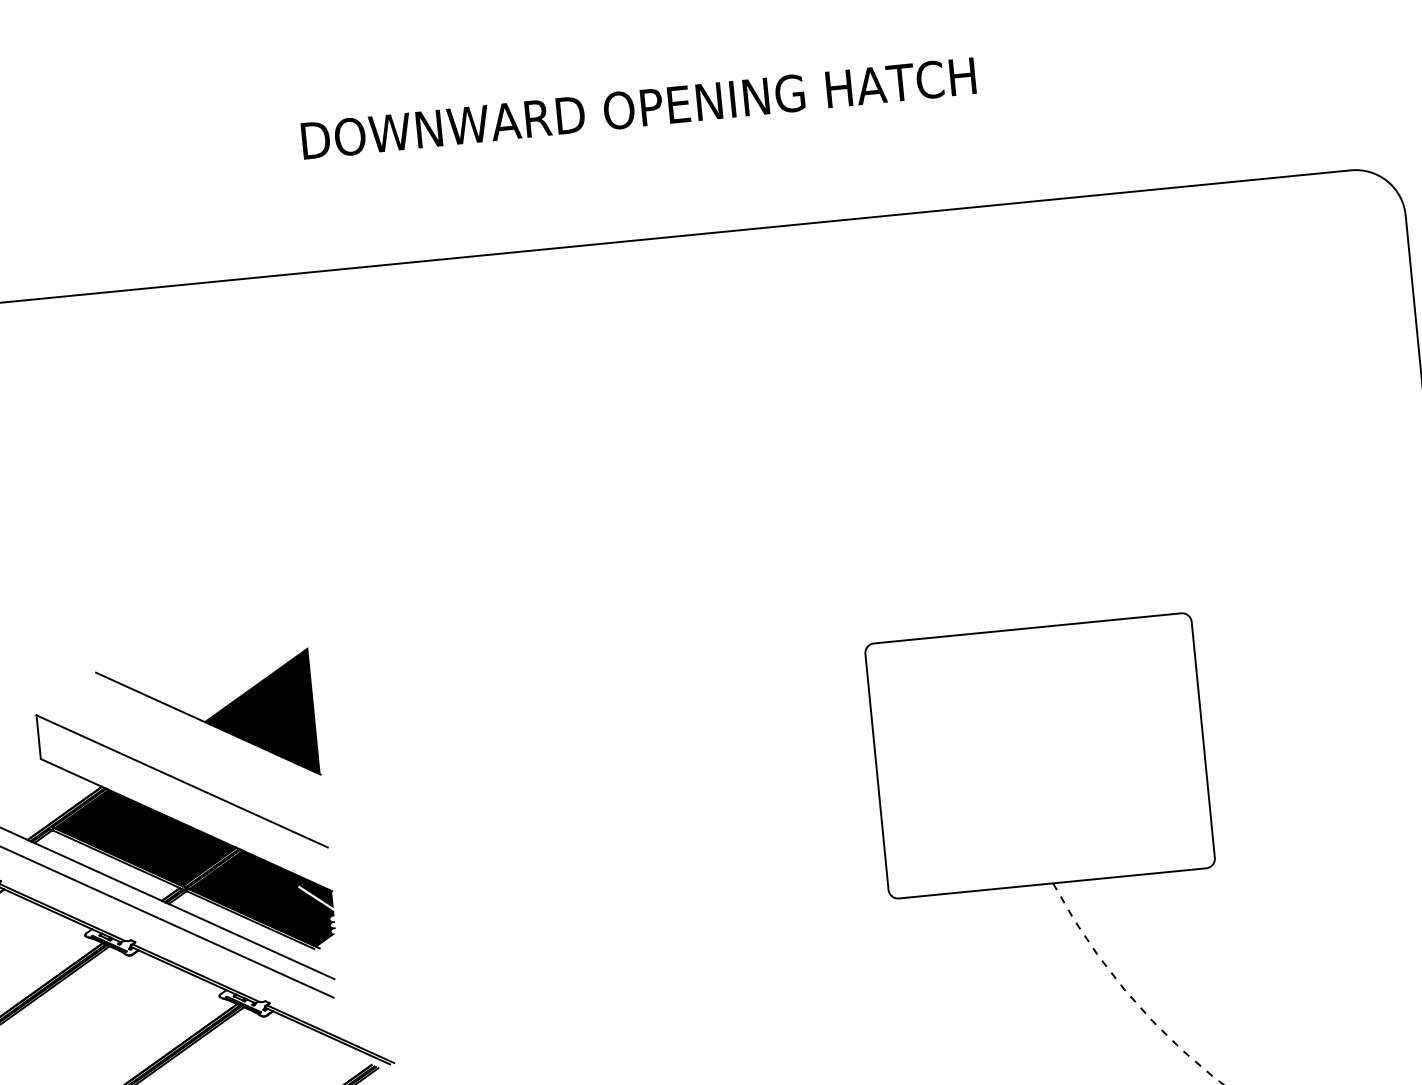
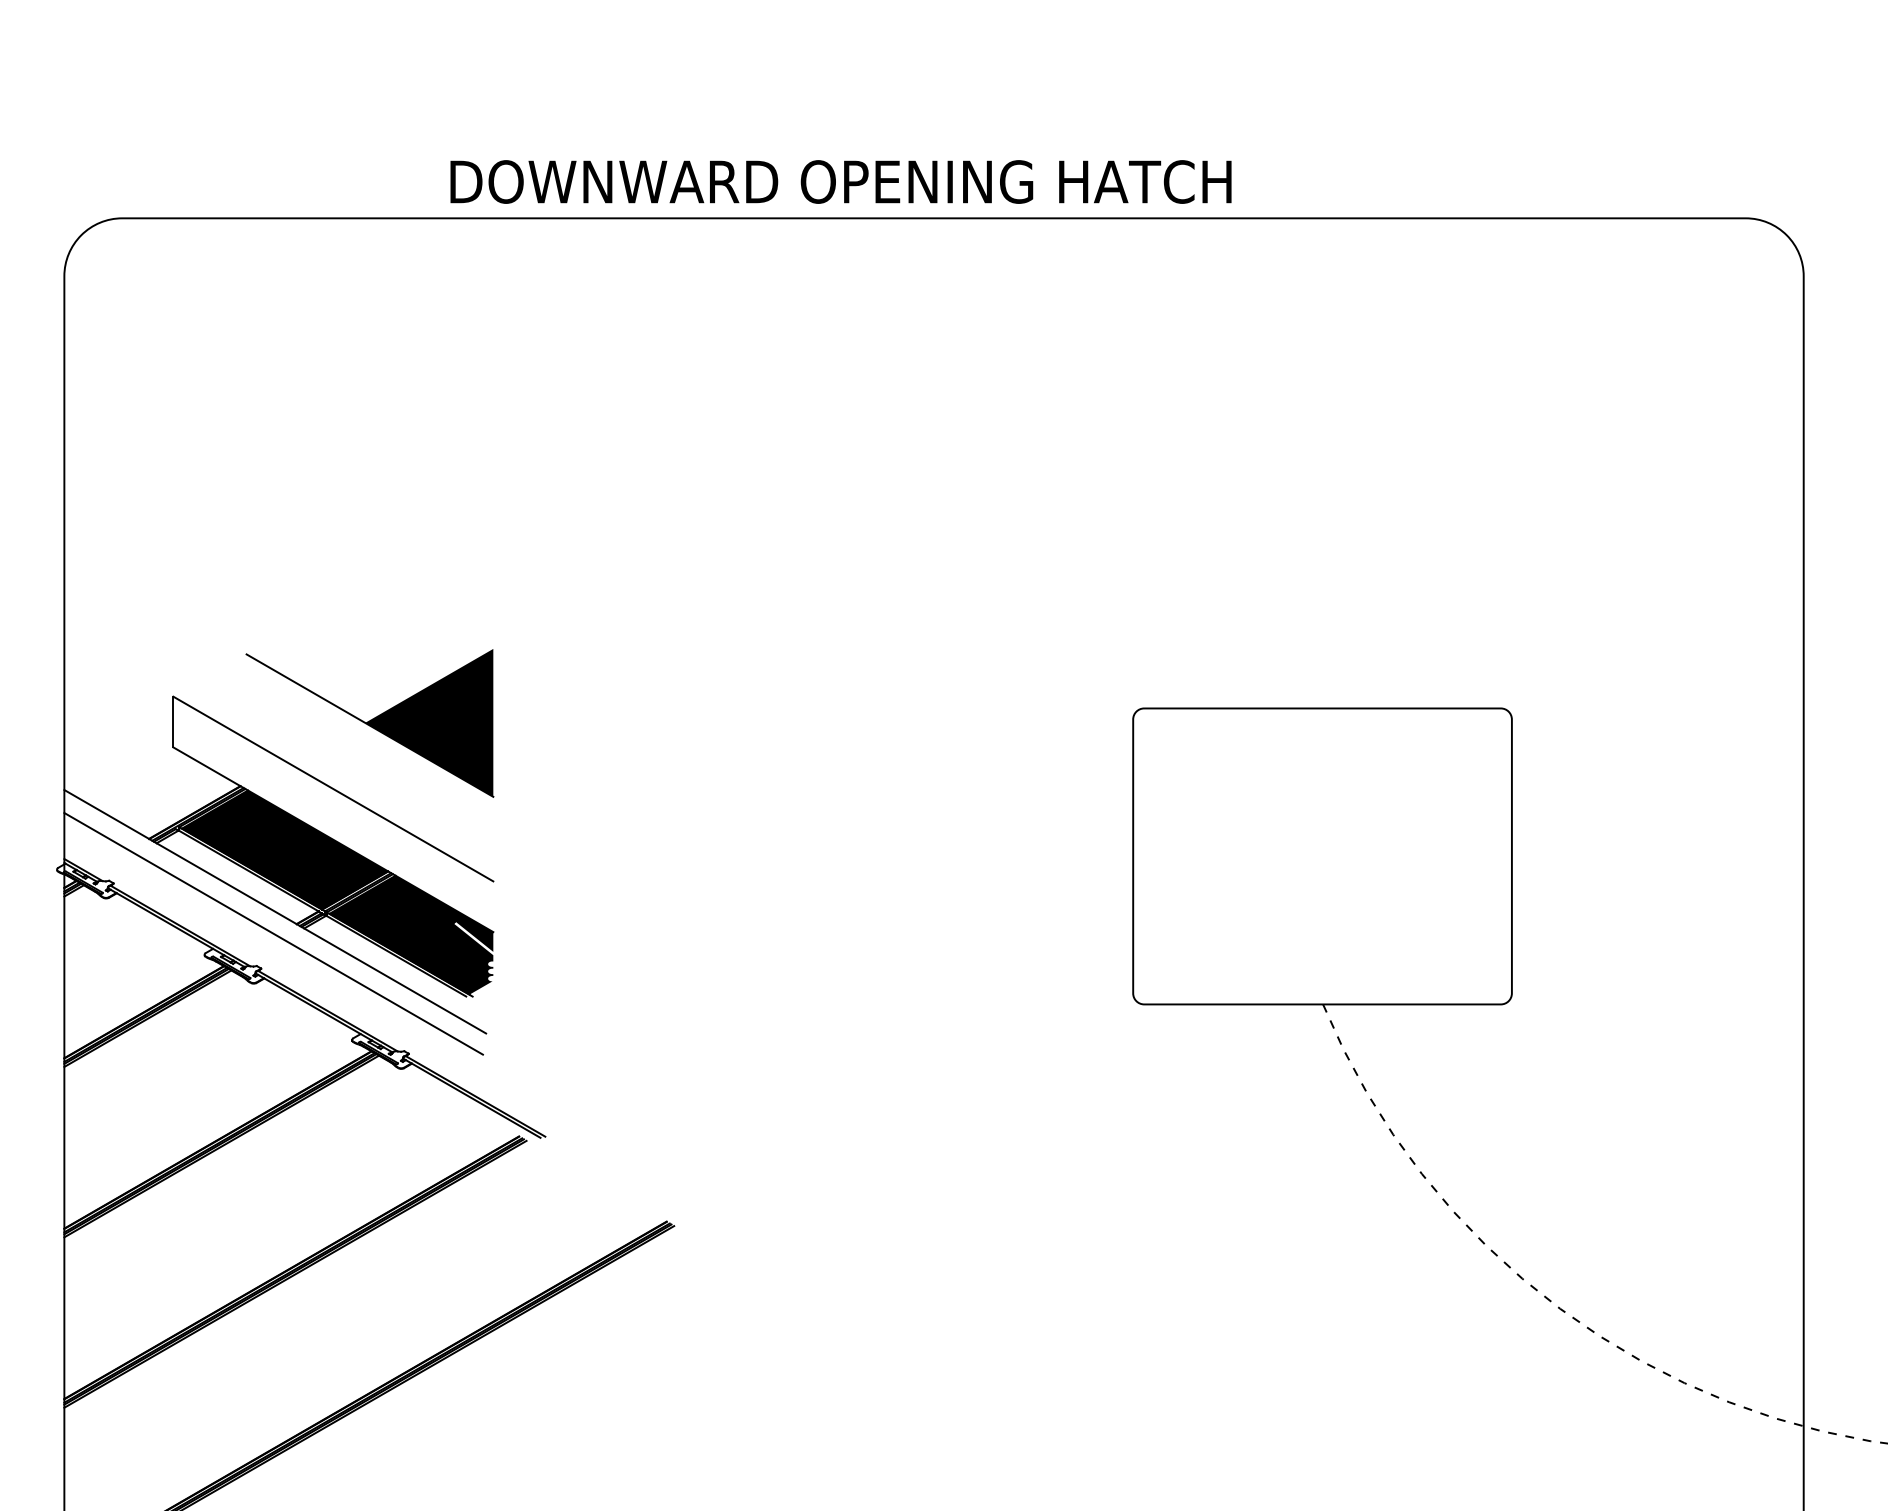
text: (638, 108) -> (840, 181), moved

